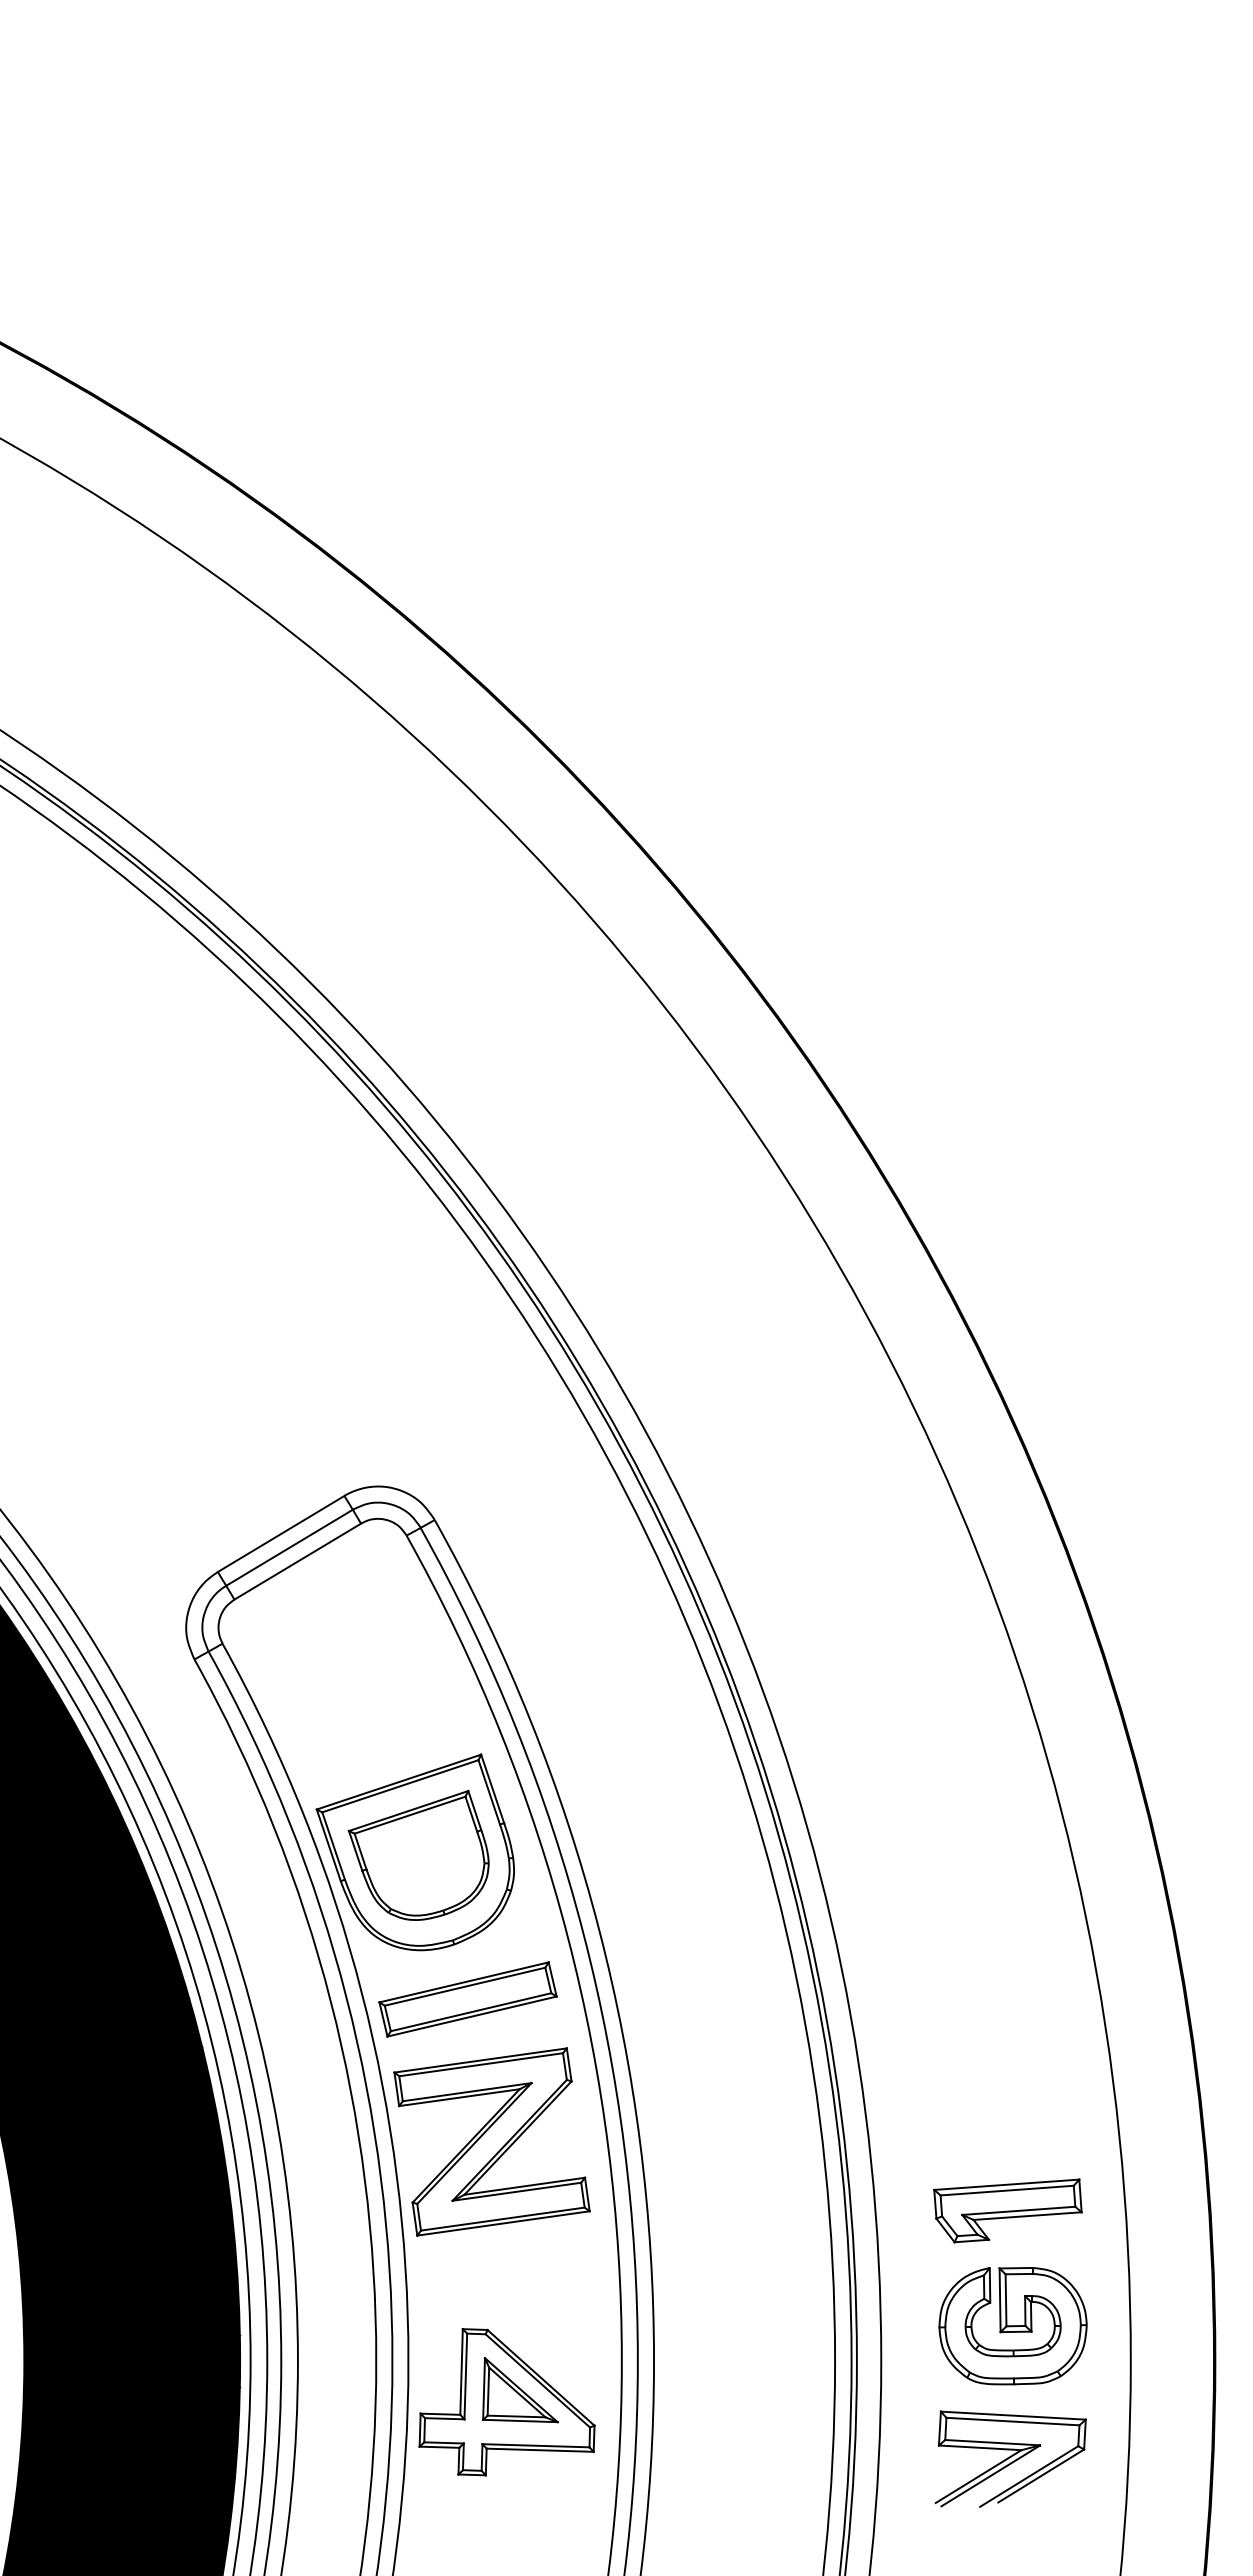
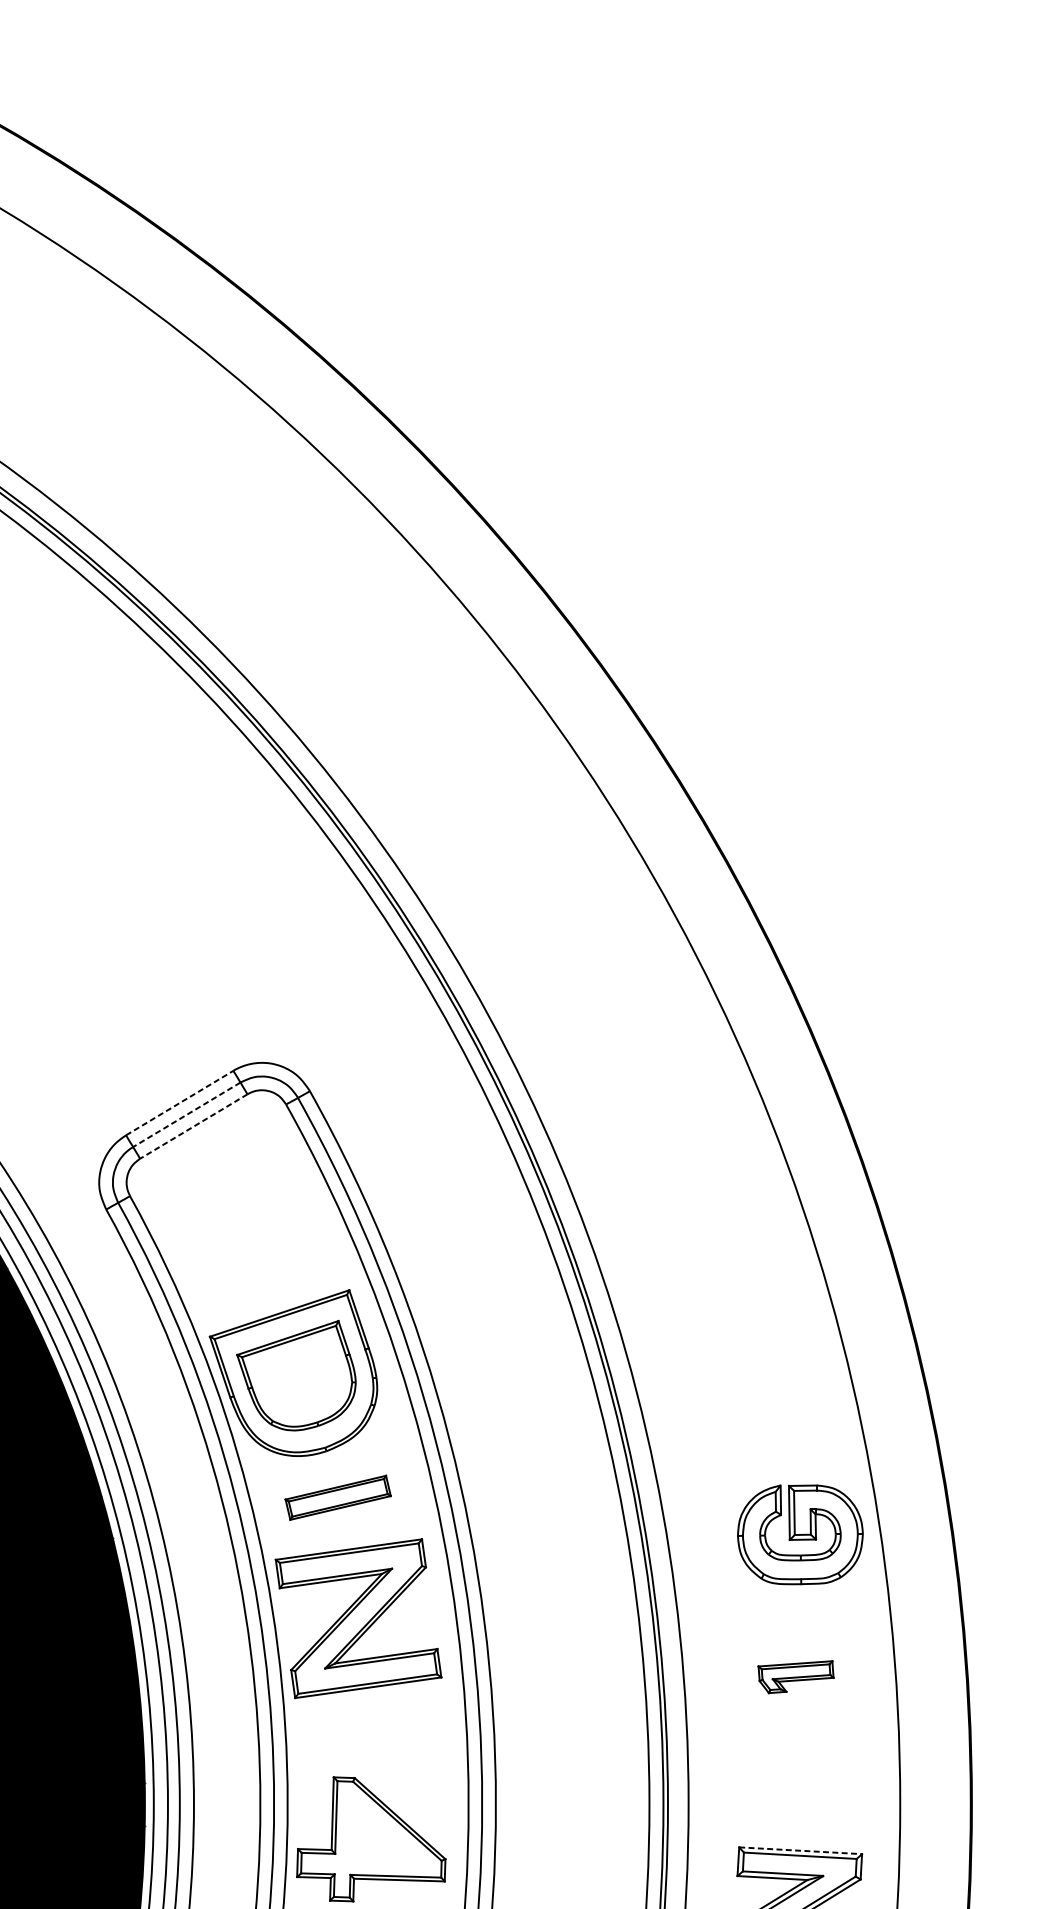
line: (281, 1533) -> (180, 1102), solid -> dashed
line: (289, 1547) -> (186, 1114), solid -> dashed
line: (297, 1561) -> (193, 1126), solid -> dashed
part: (467, 1999) -> (337, 1497), size x0.7
part: (1007, 2210) -> (795, 1676), size x0.6
part: (1012, 2326) -> (799, 1535), moved
part: (520, 2390) -> (382, 1829), removed
line: (1013, 2415) -> (800, 1850), solid -> dashed

